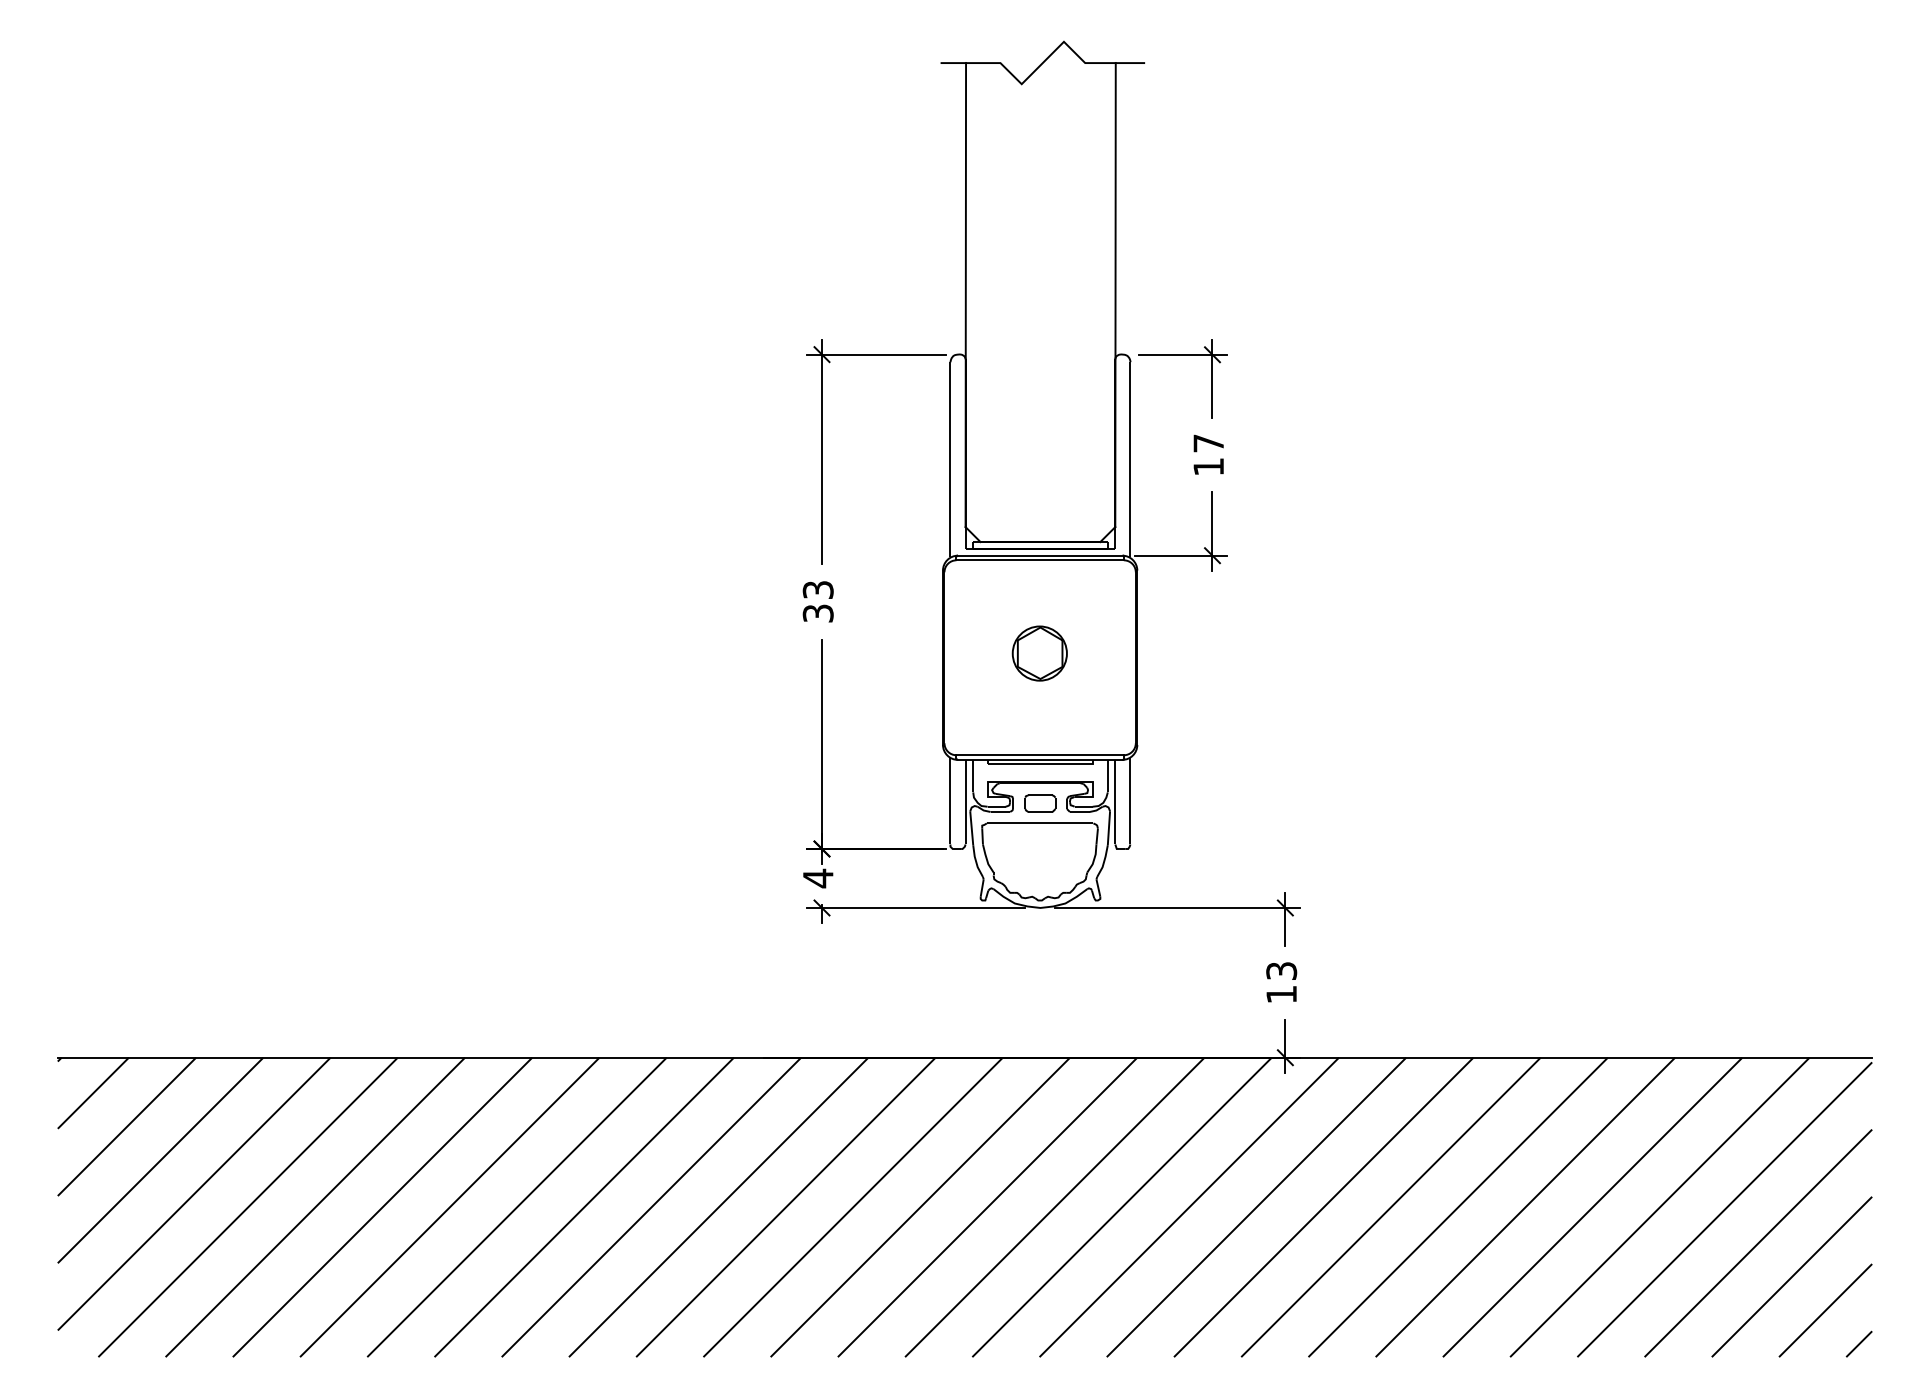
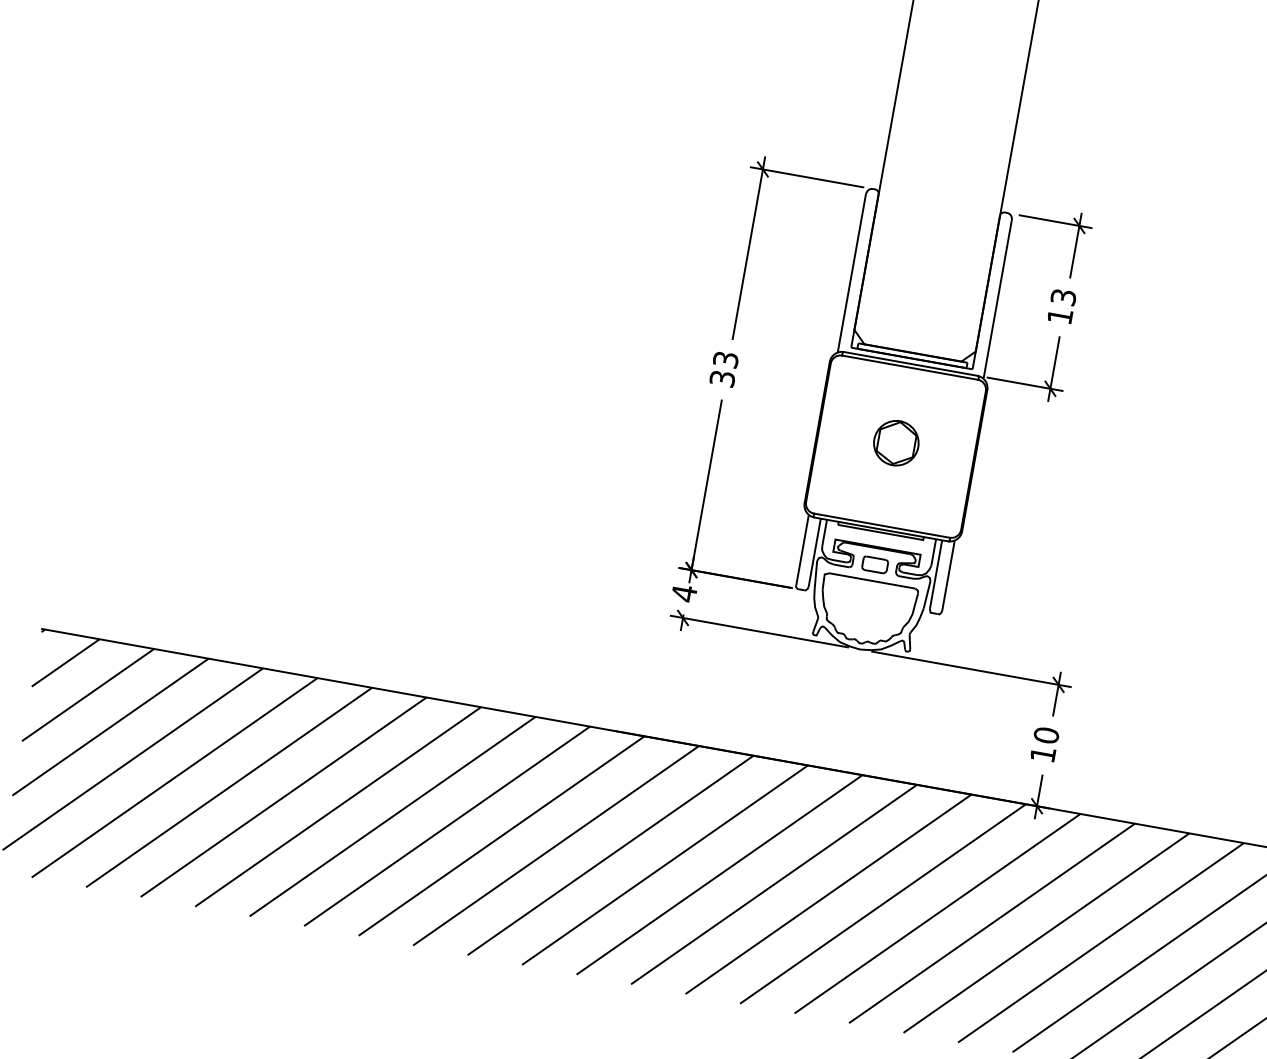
text: (1208, 443) -> (1063, 297), 17 -> 13
text: (1281, 970) -> (1046, 734), 13 -> 10

